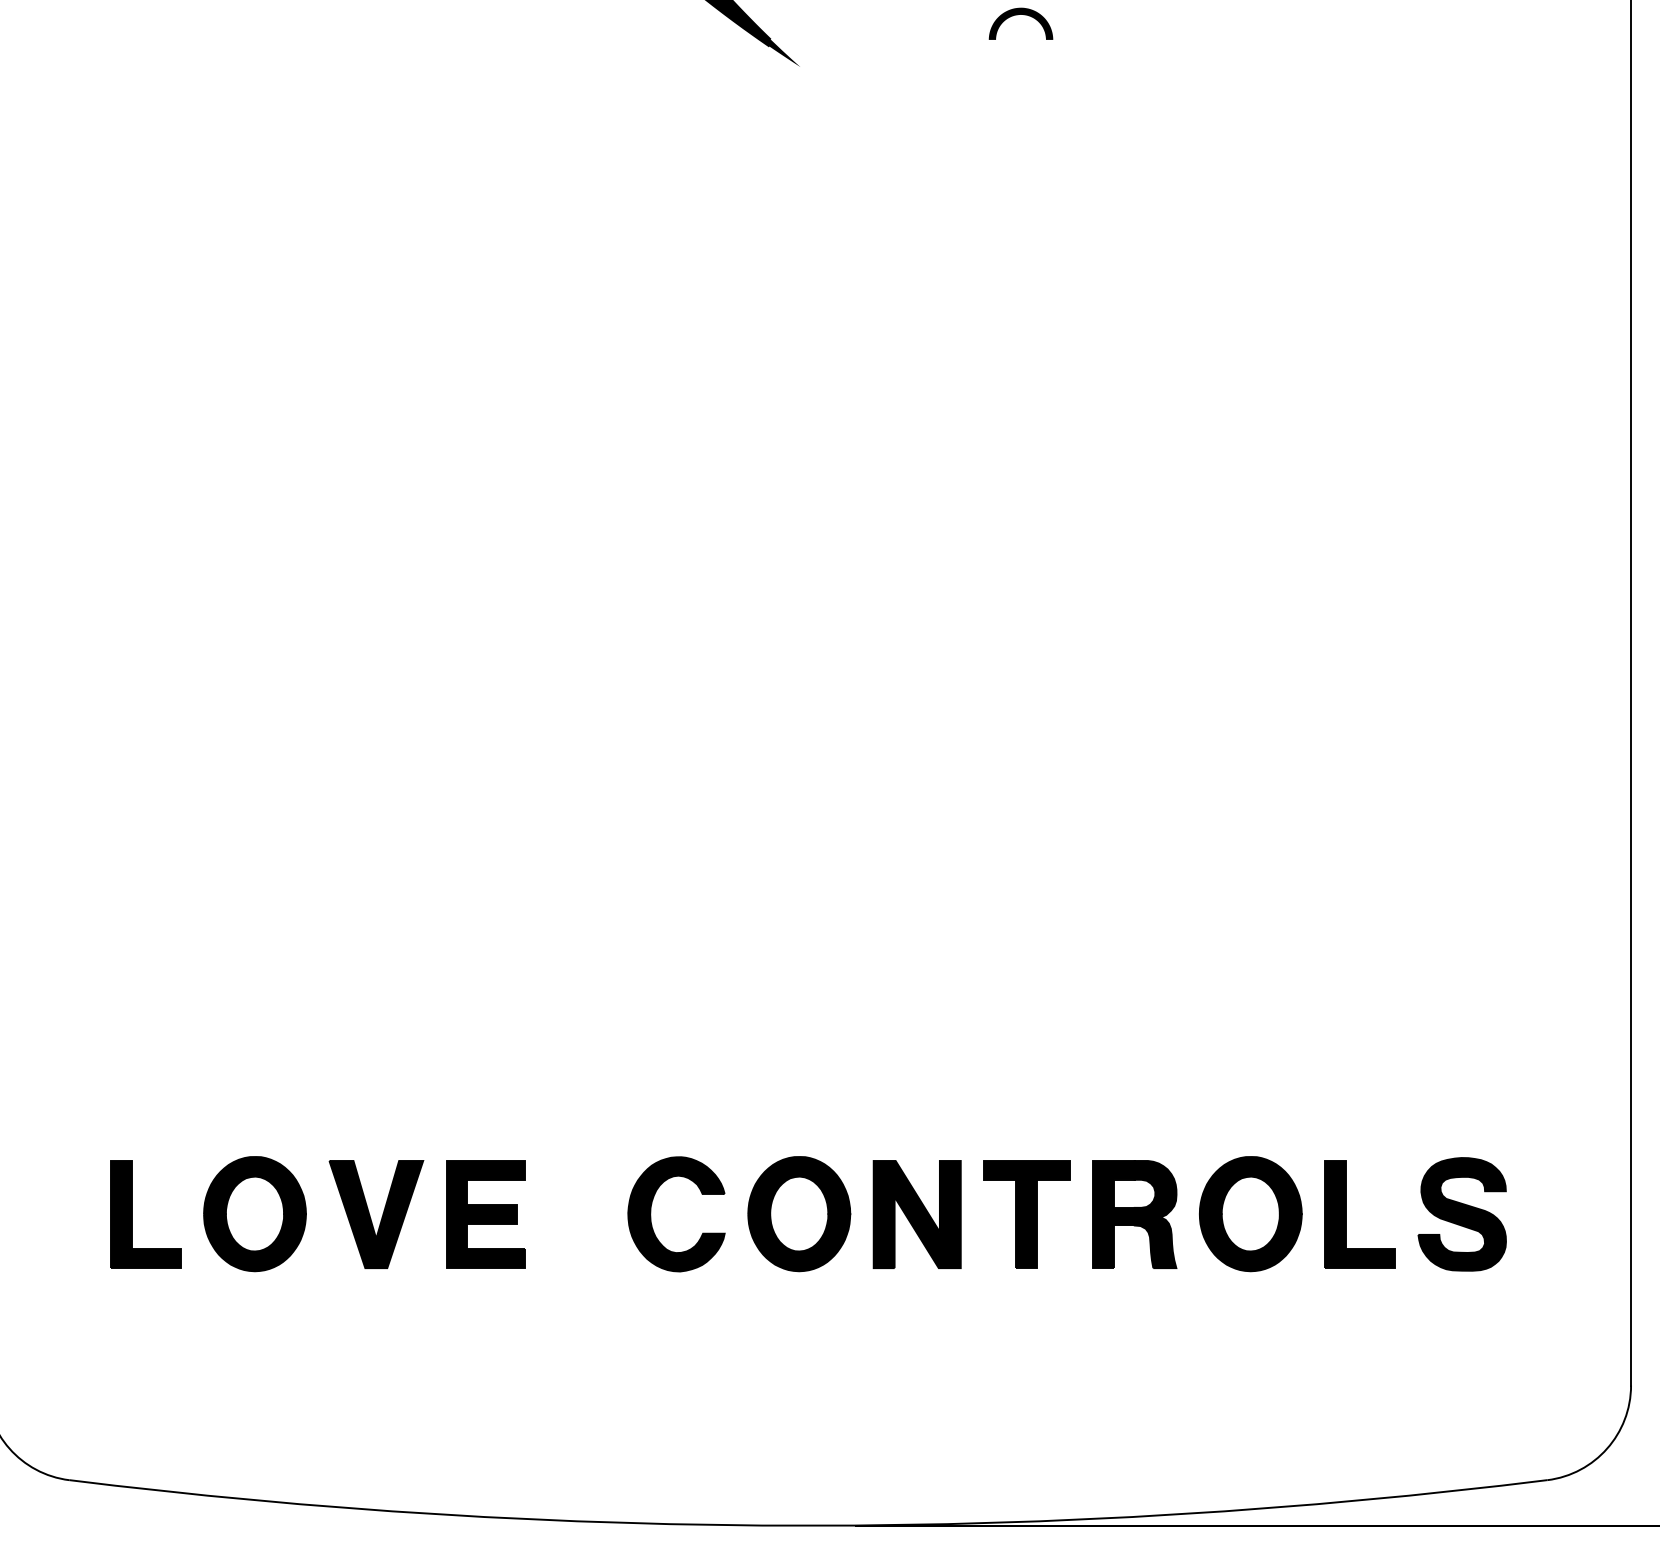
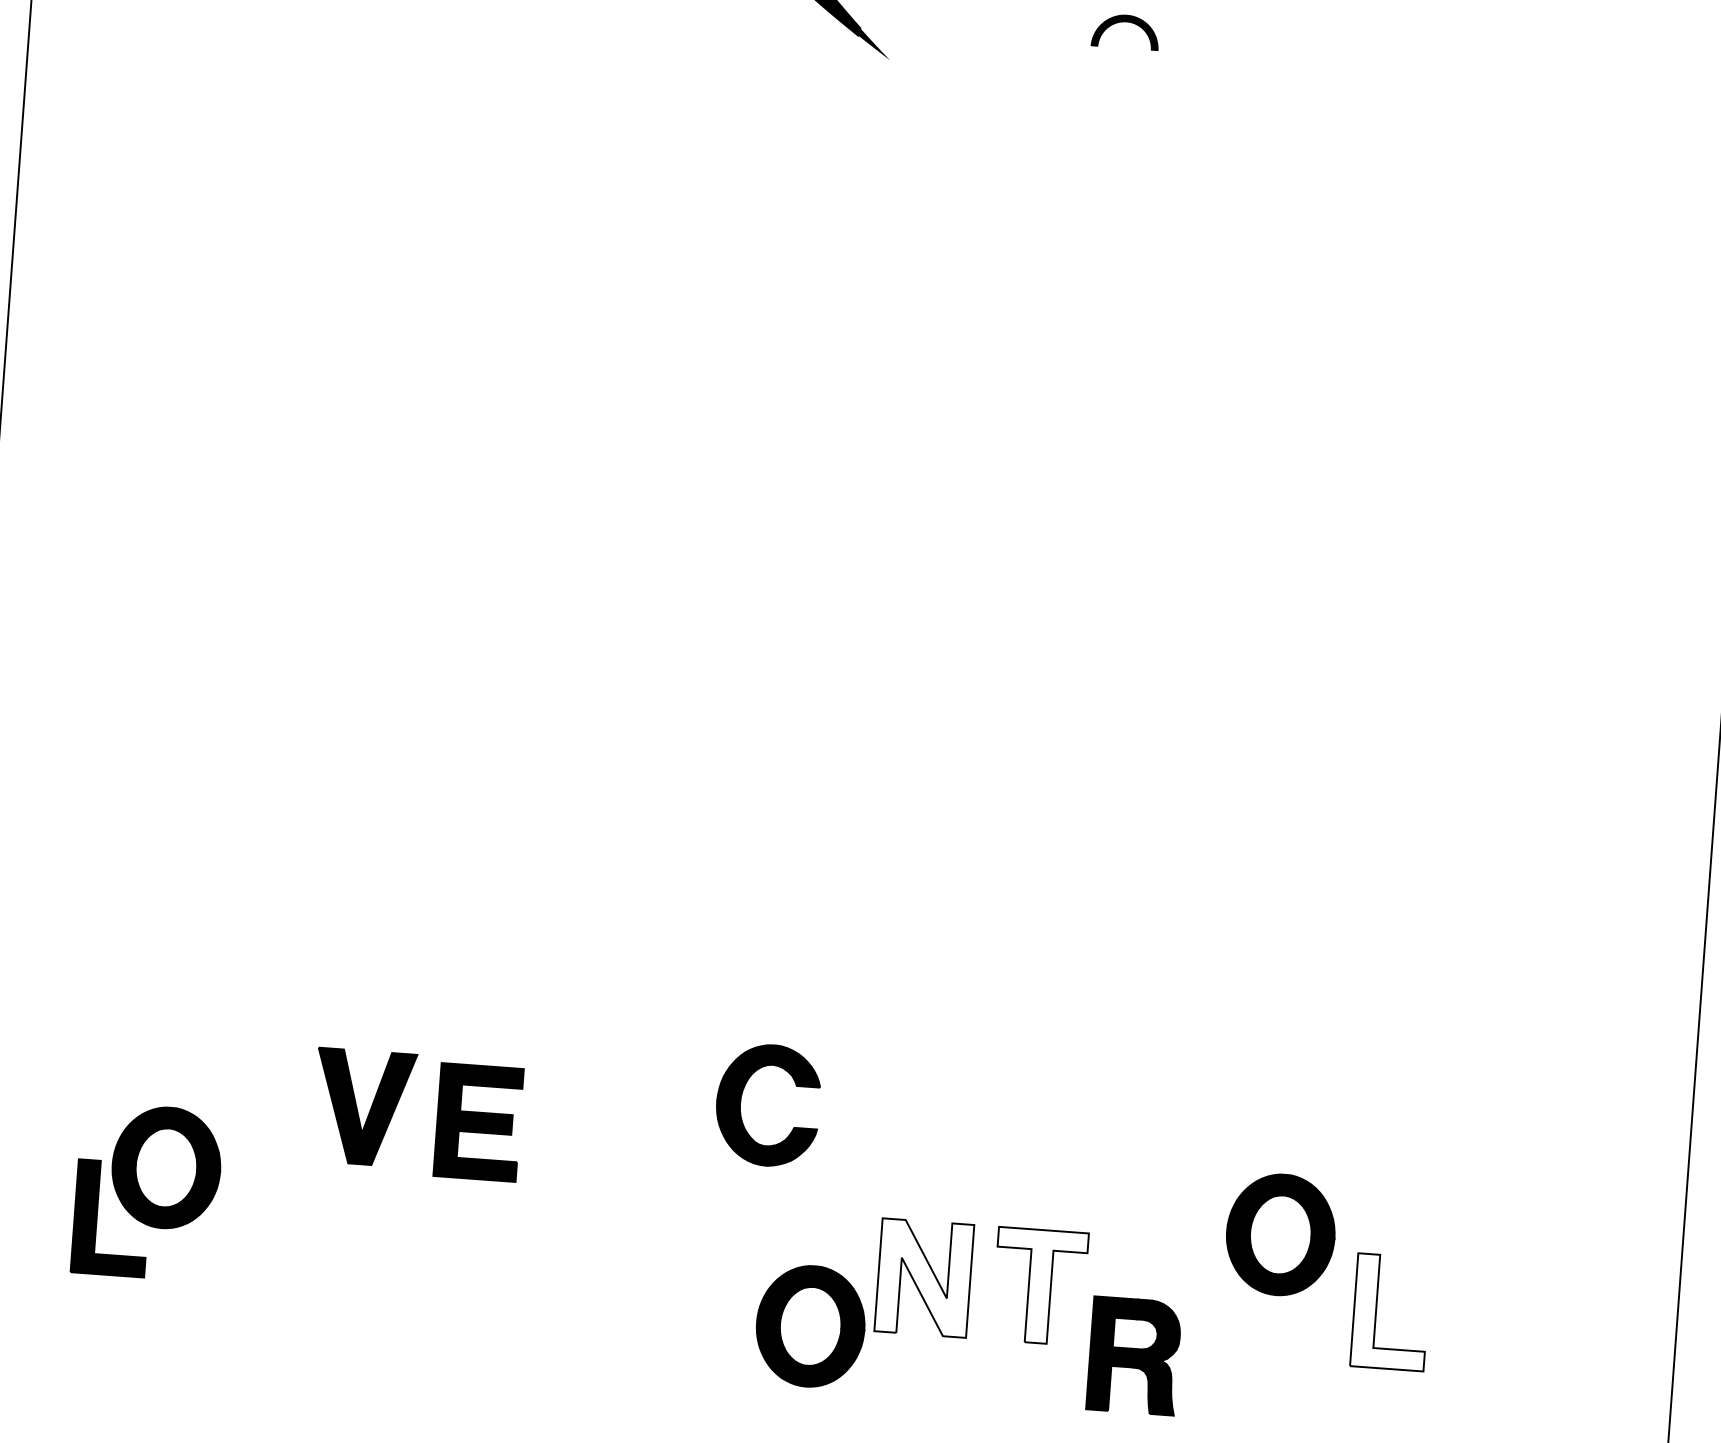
part: (254, 1214) -> (165, 1168), moved
part: (376, 1214) -> (364, 1107), moved
part: (485, 1214) -> (478, 1122), moved
part: (651, 1214) -> (741, 1103), moved
part: (799, 1214) -> (810, 1326), moved
fill: (916, 1214) -> (923, 1277), removed
fill: (1026, 1214) -> (1039, 1286), removed
part: (1134, 1214) -> (1133, 1355), moved
part: (1250, 1214) -> (1280, 1235), moved
fill: (1359, 1214) -> (1390, 1312), removed
part: (1461, 1214) -> (1497, 1320), removed

